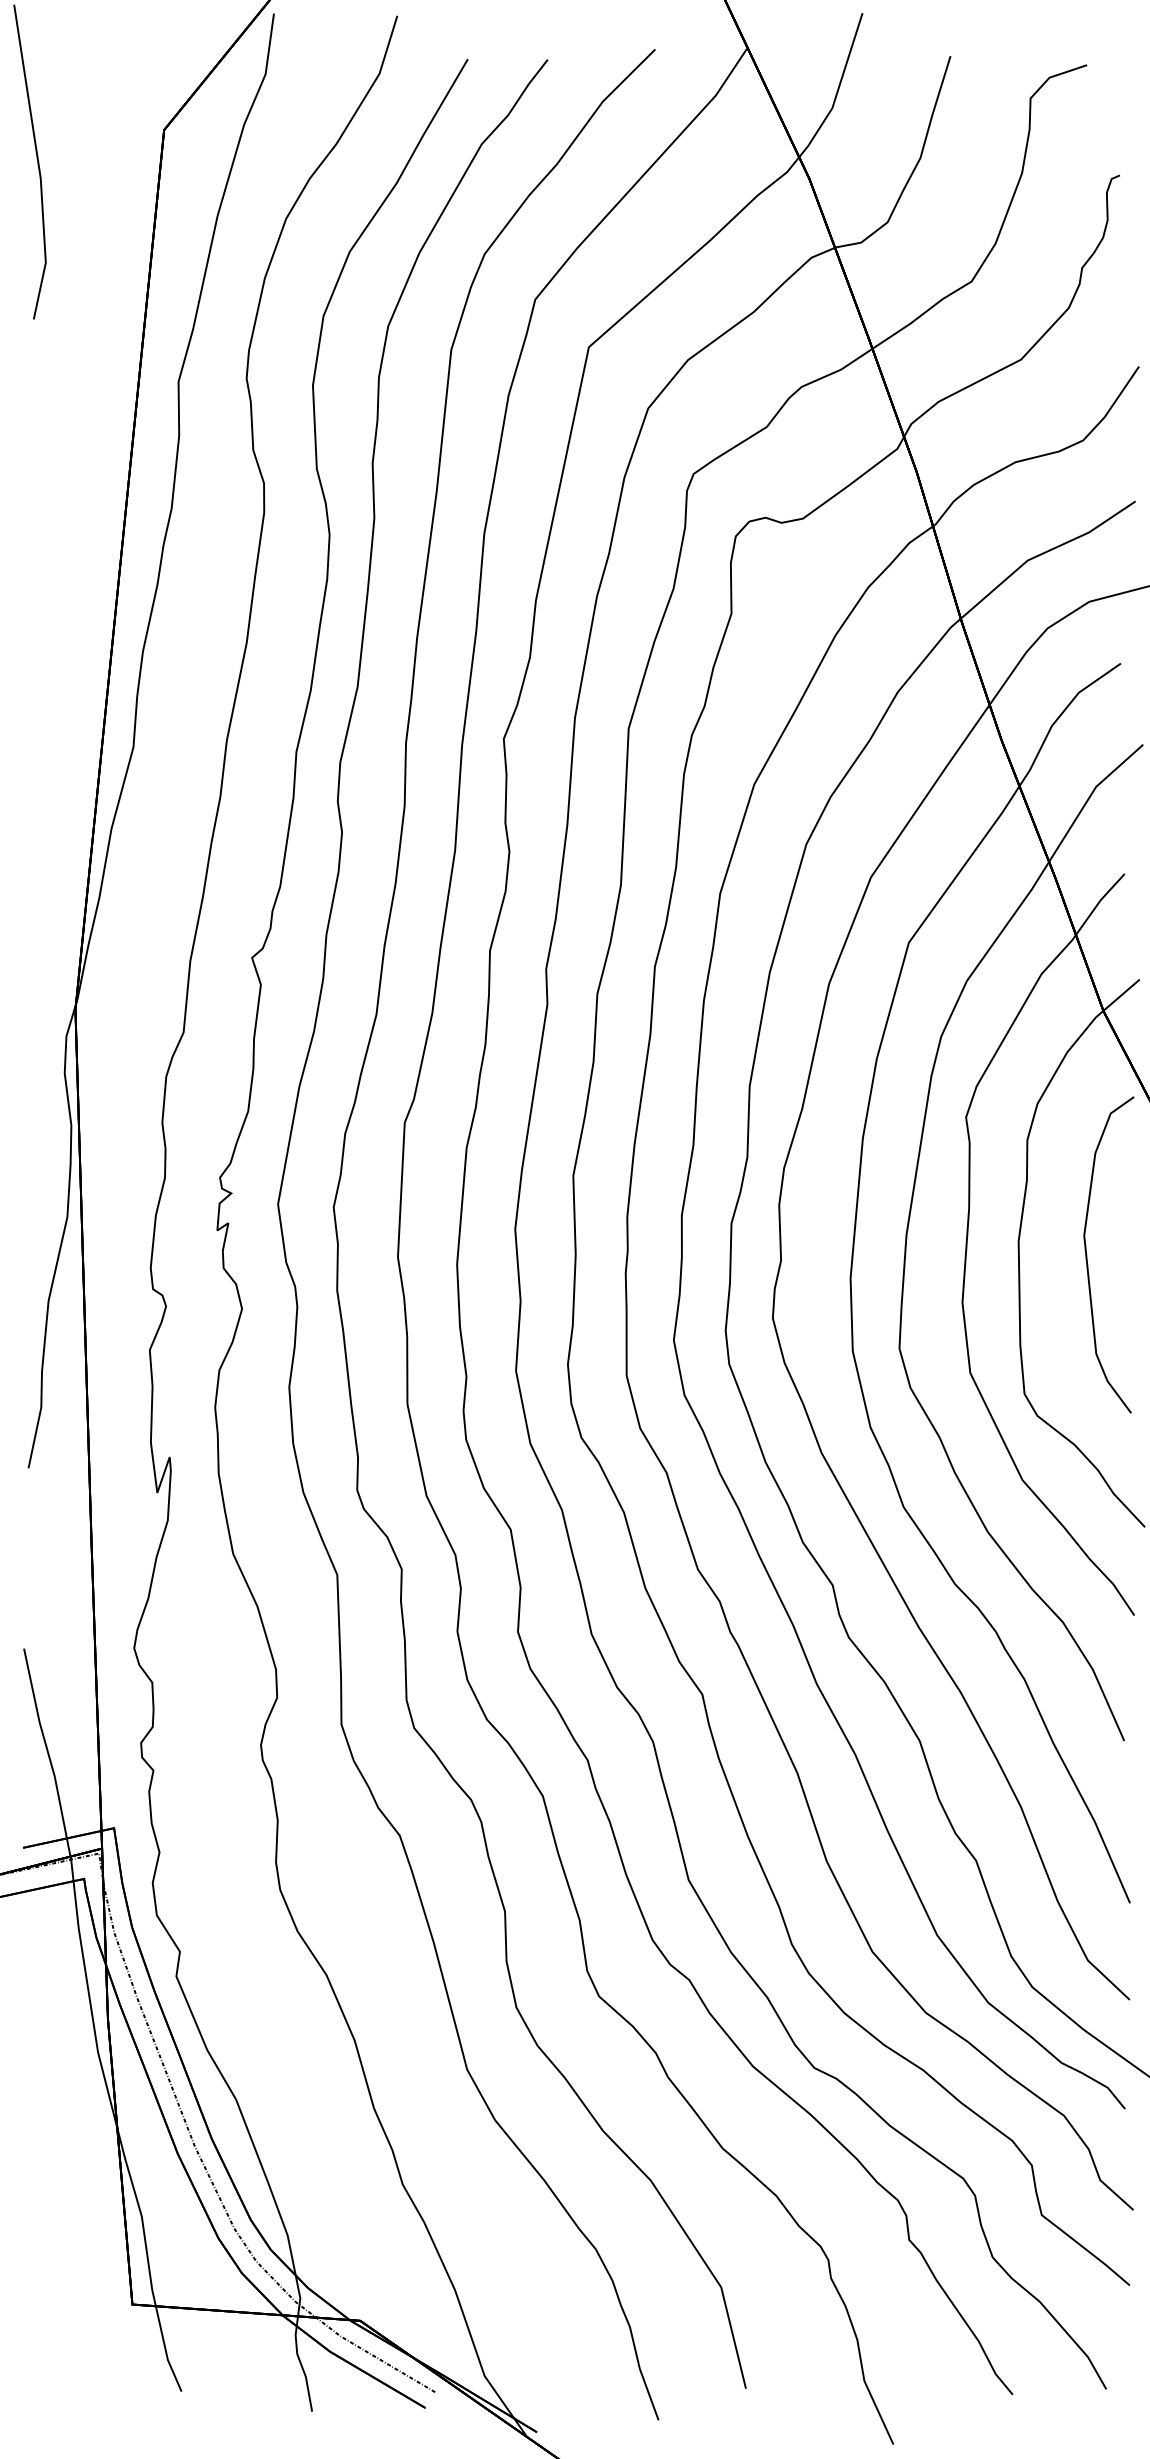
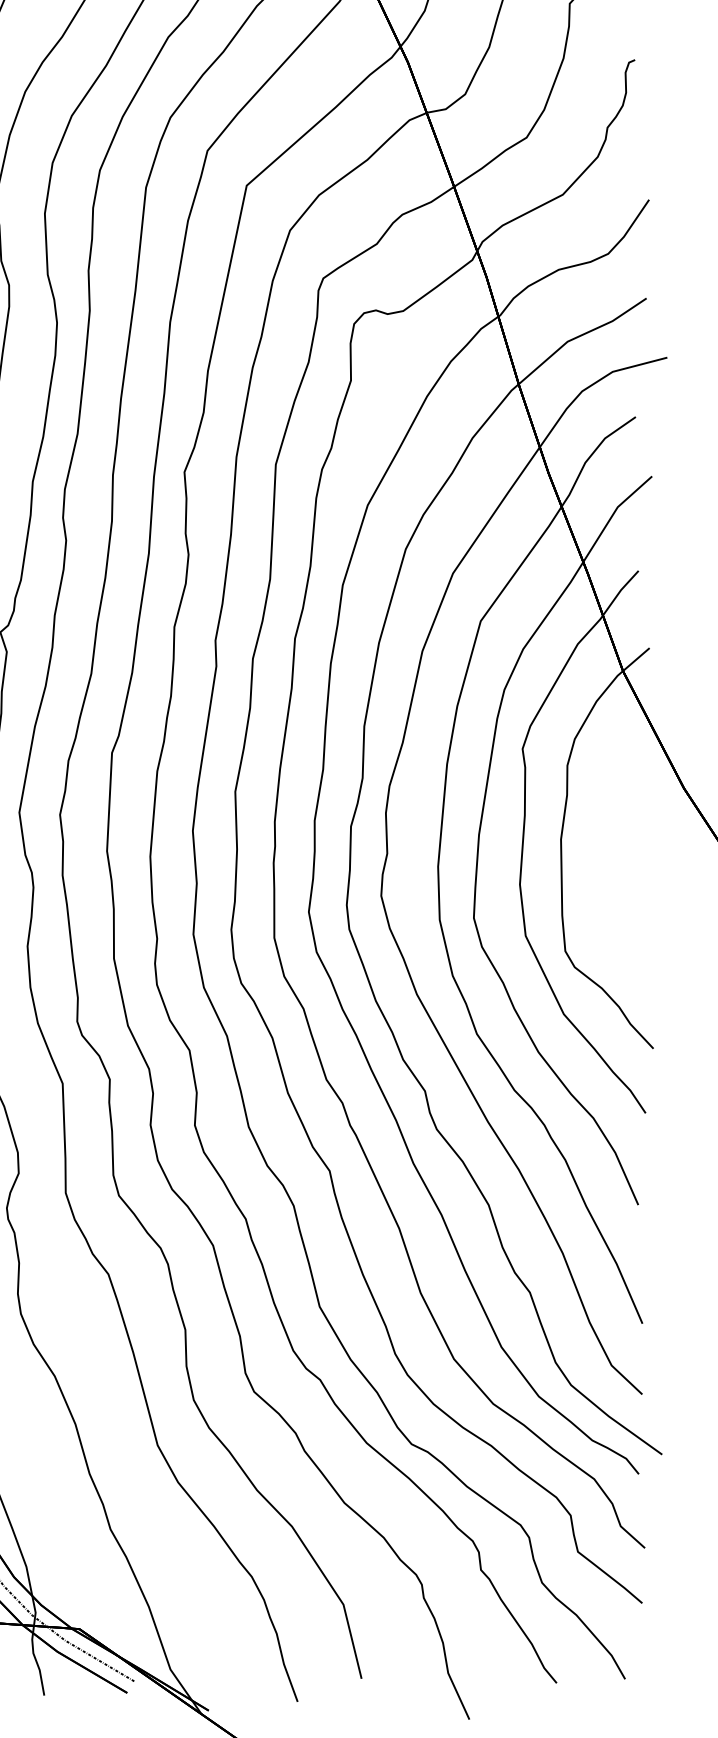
part: (1087, 1254) -> (611, 849), removed

